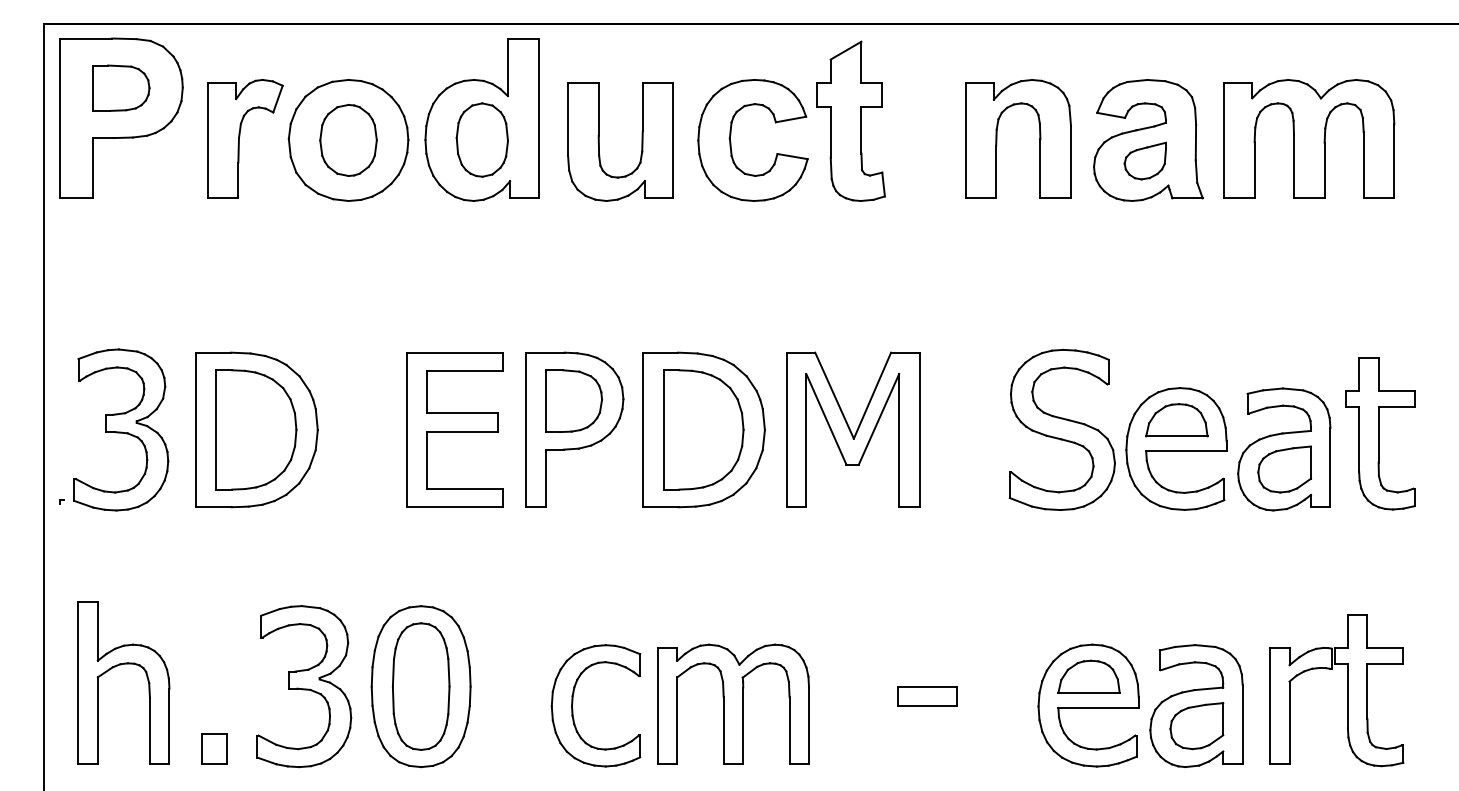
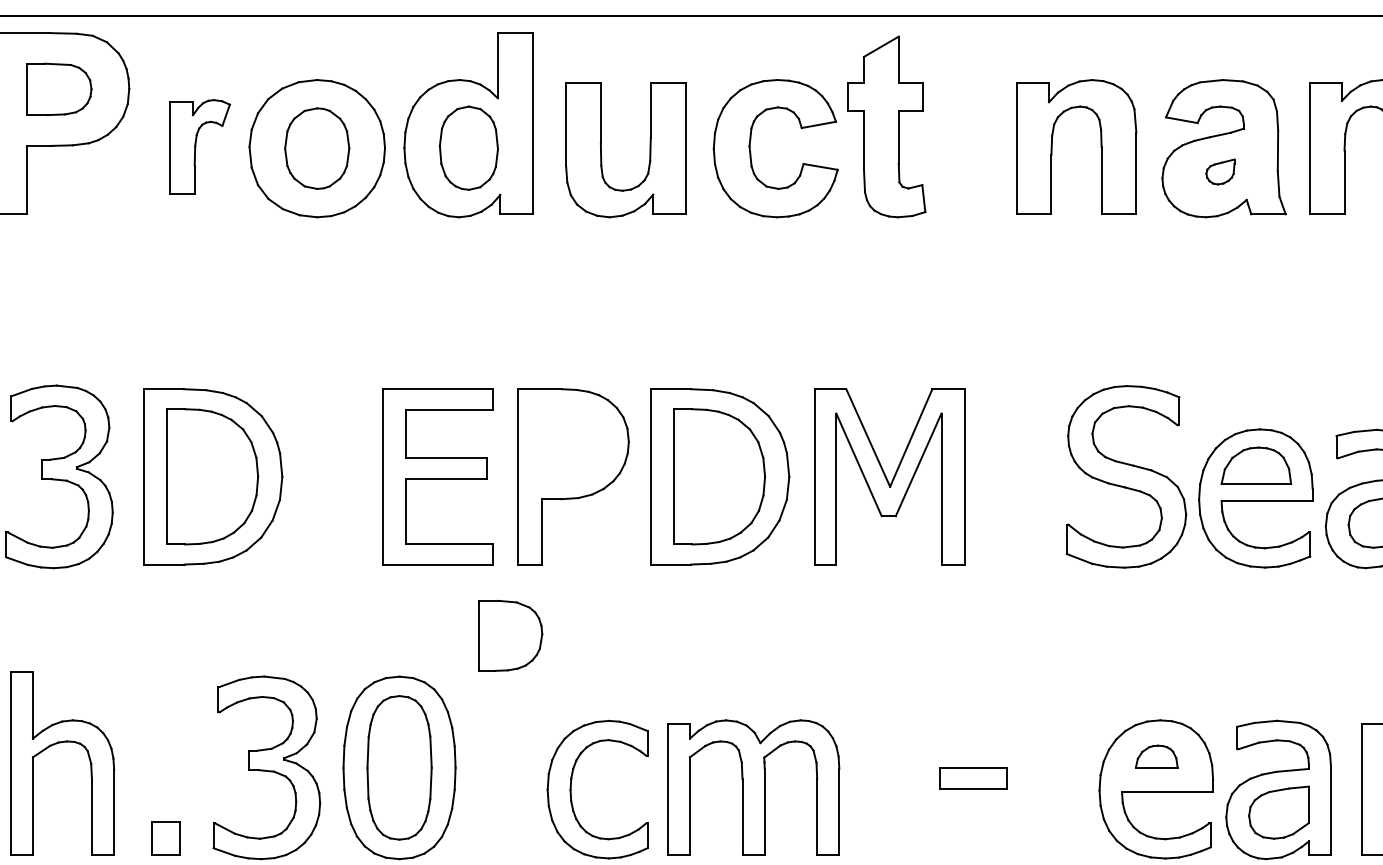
part: (245, 138) -> (200, 146), size x0.7
part: (1144, 160) -> (1219, 171), size x0.6
part: (573, 400) -> (509, 635), moved
part: (1088, 676) -> (1156, 756), size x0.6

